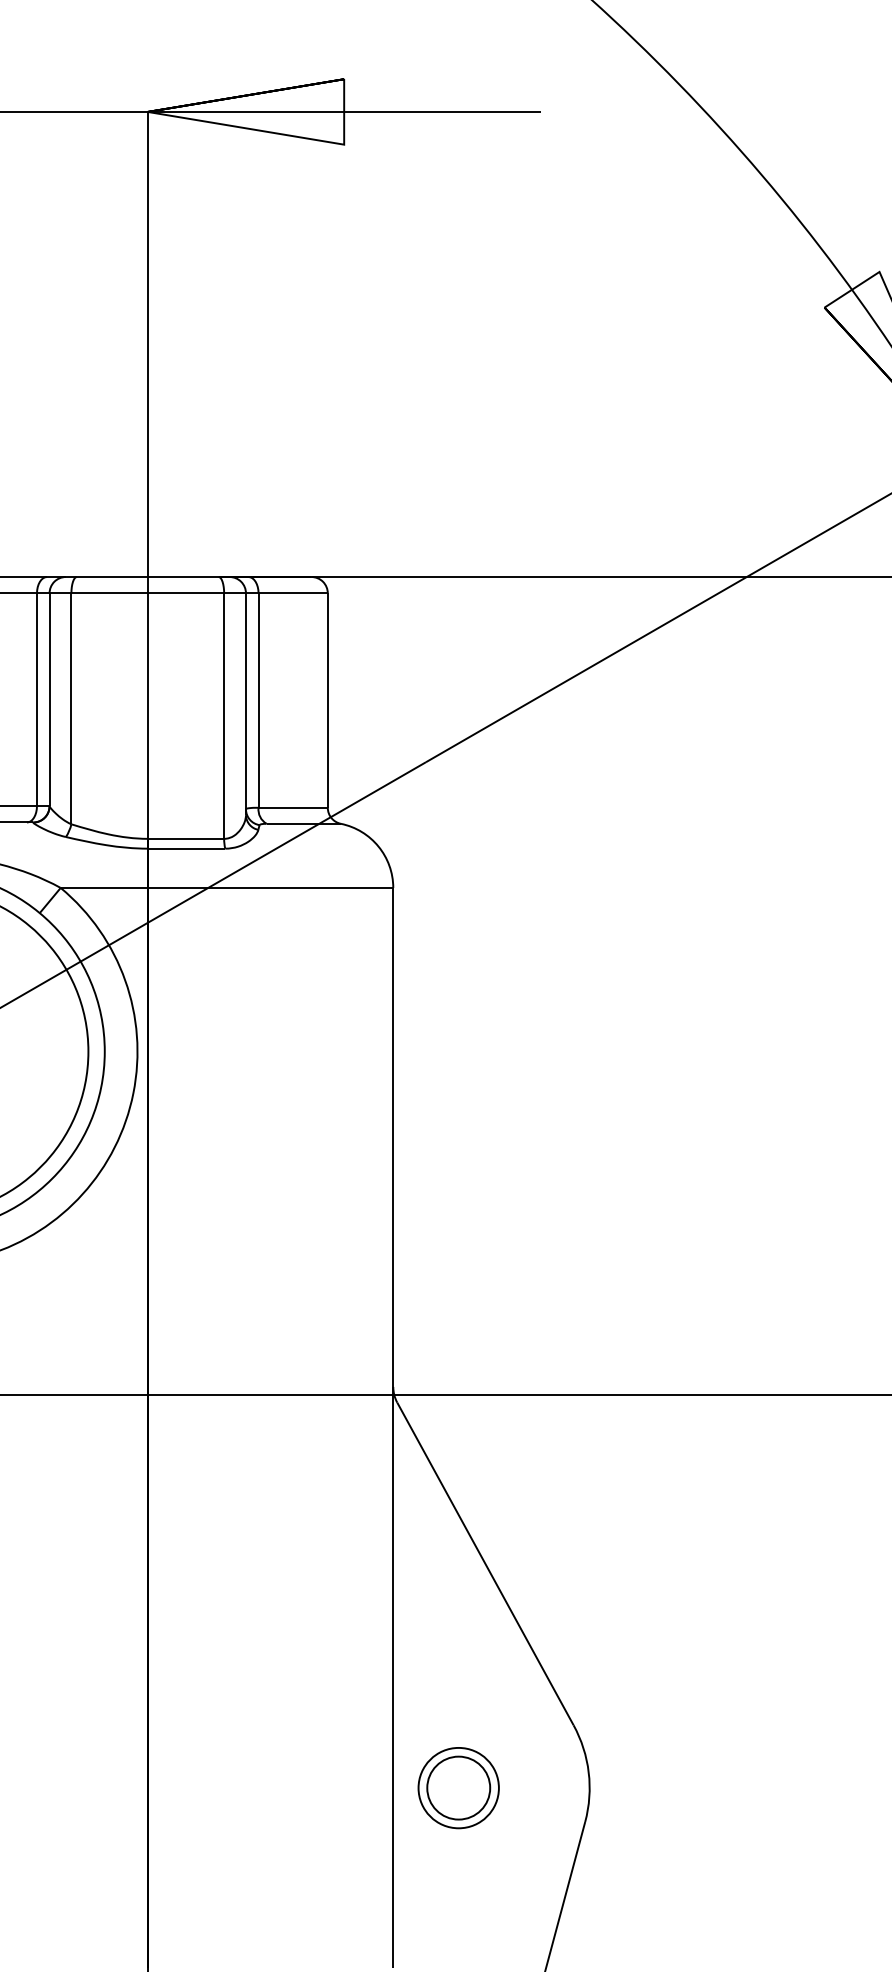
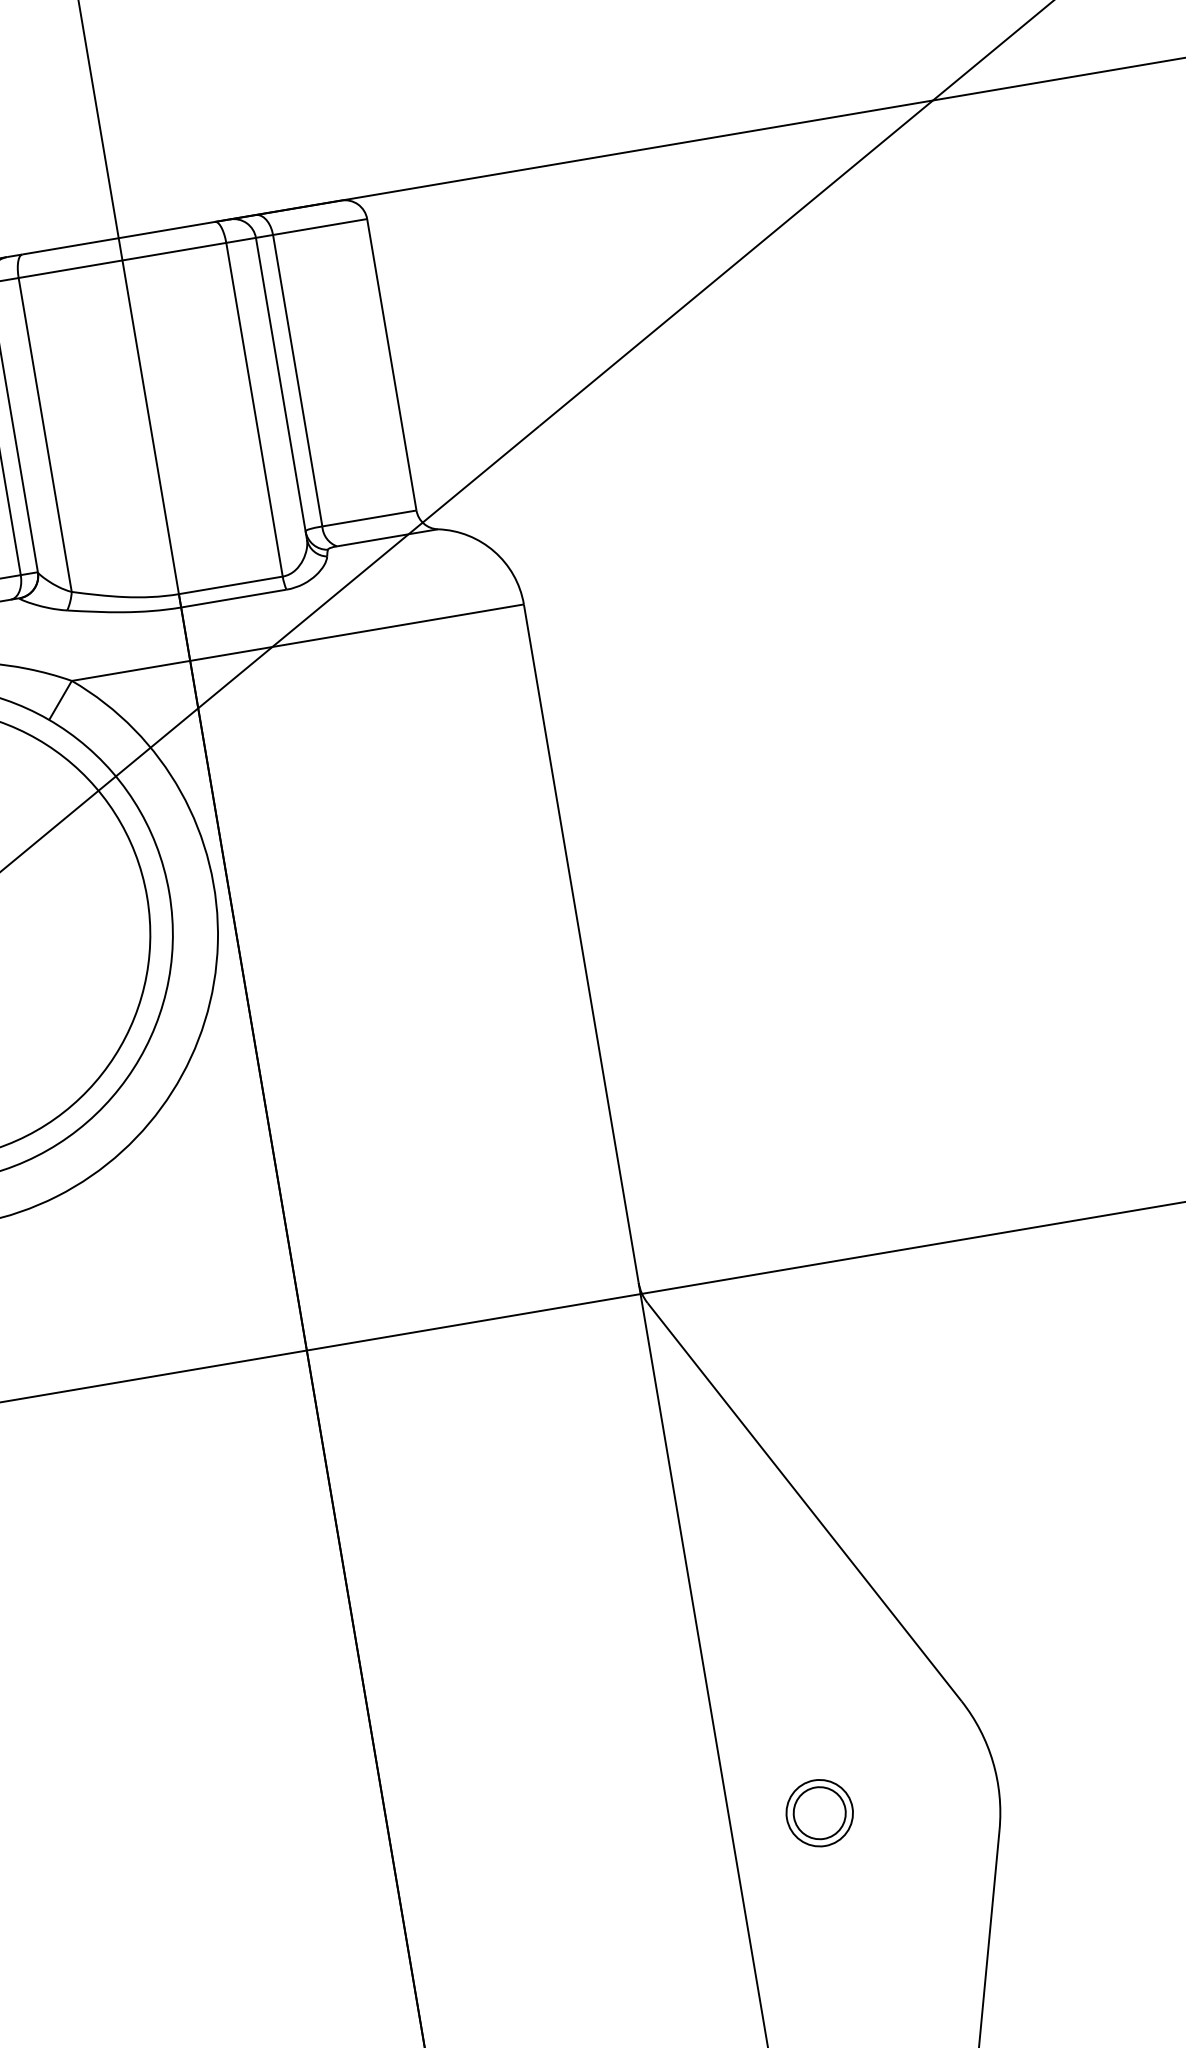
part: (458, 1788) -> (819, 1813), size x0.6

